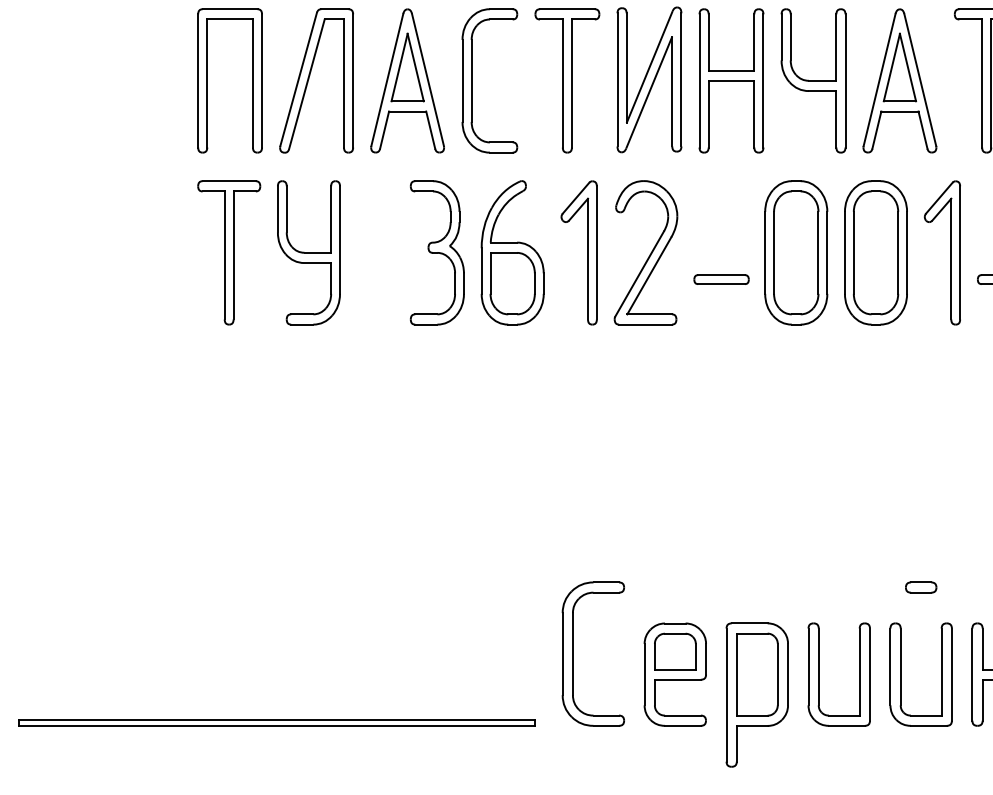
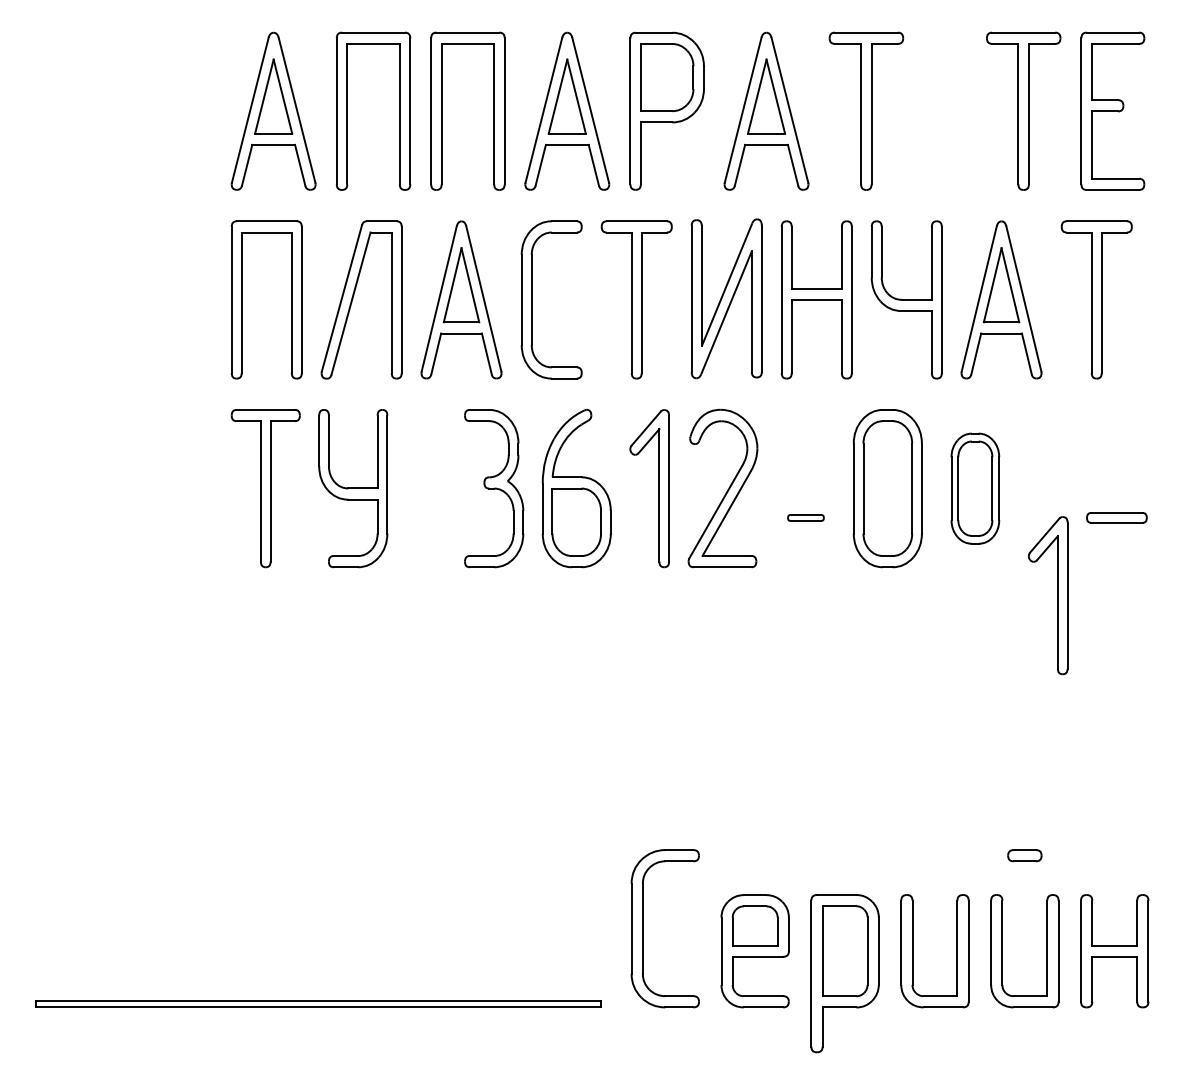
part: (876, 252) -> (975, 488), size x0.7
part: (950, 252) -> (1057, 595), moved
part: (721, 279) -> (805, 517), size x0.6

